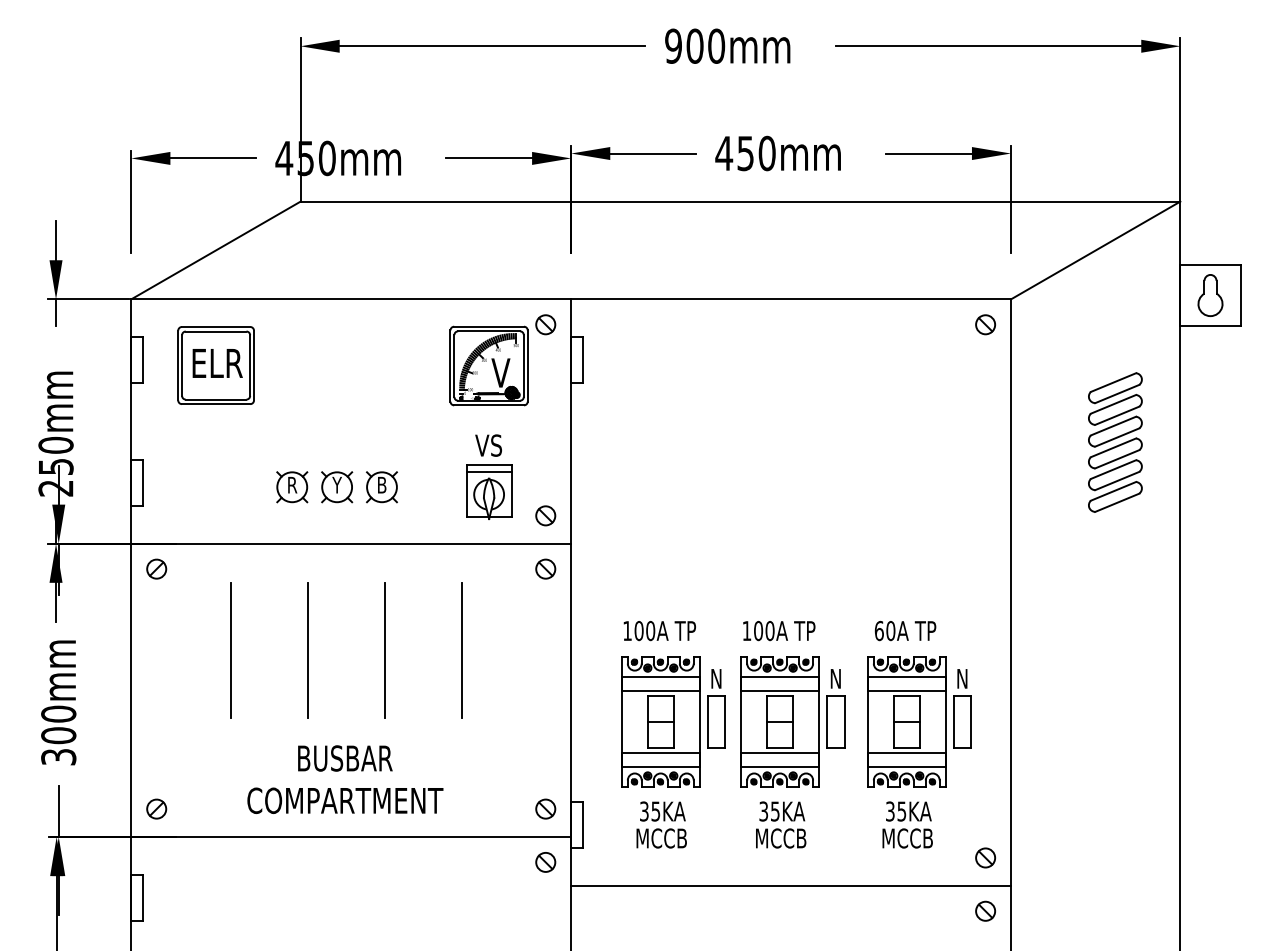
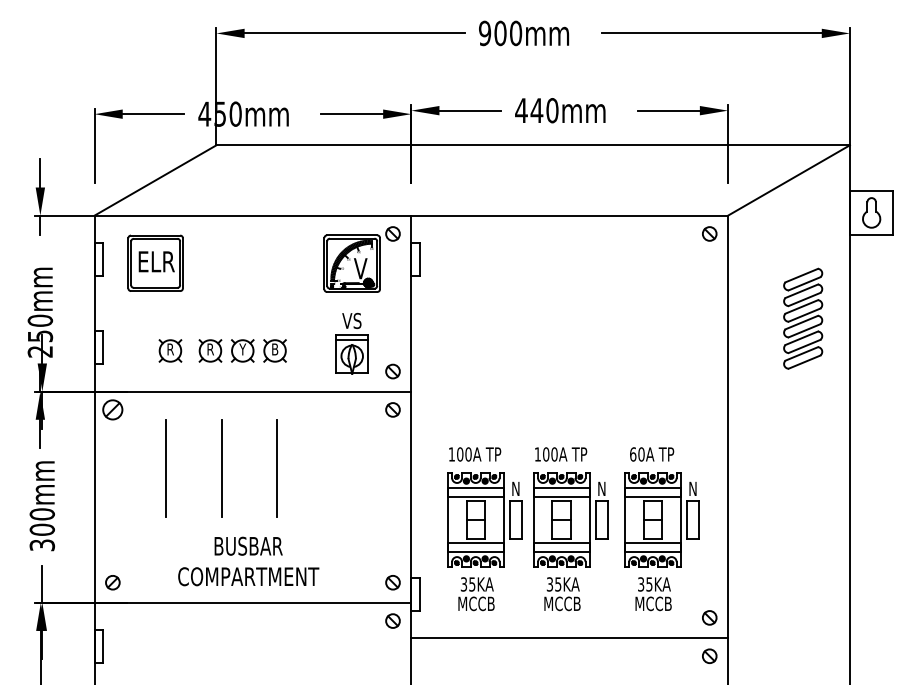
text: (745, 153) -> (536, 110), 450mm -> 440mm
part: (236, 486) -> (170, 350), added
part: (156, 568) -> (112, 409), size x1.4
line: (461, 650) -> (332, 468), removed

